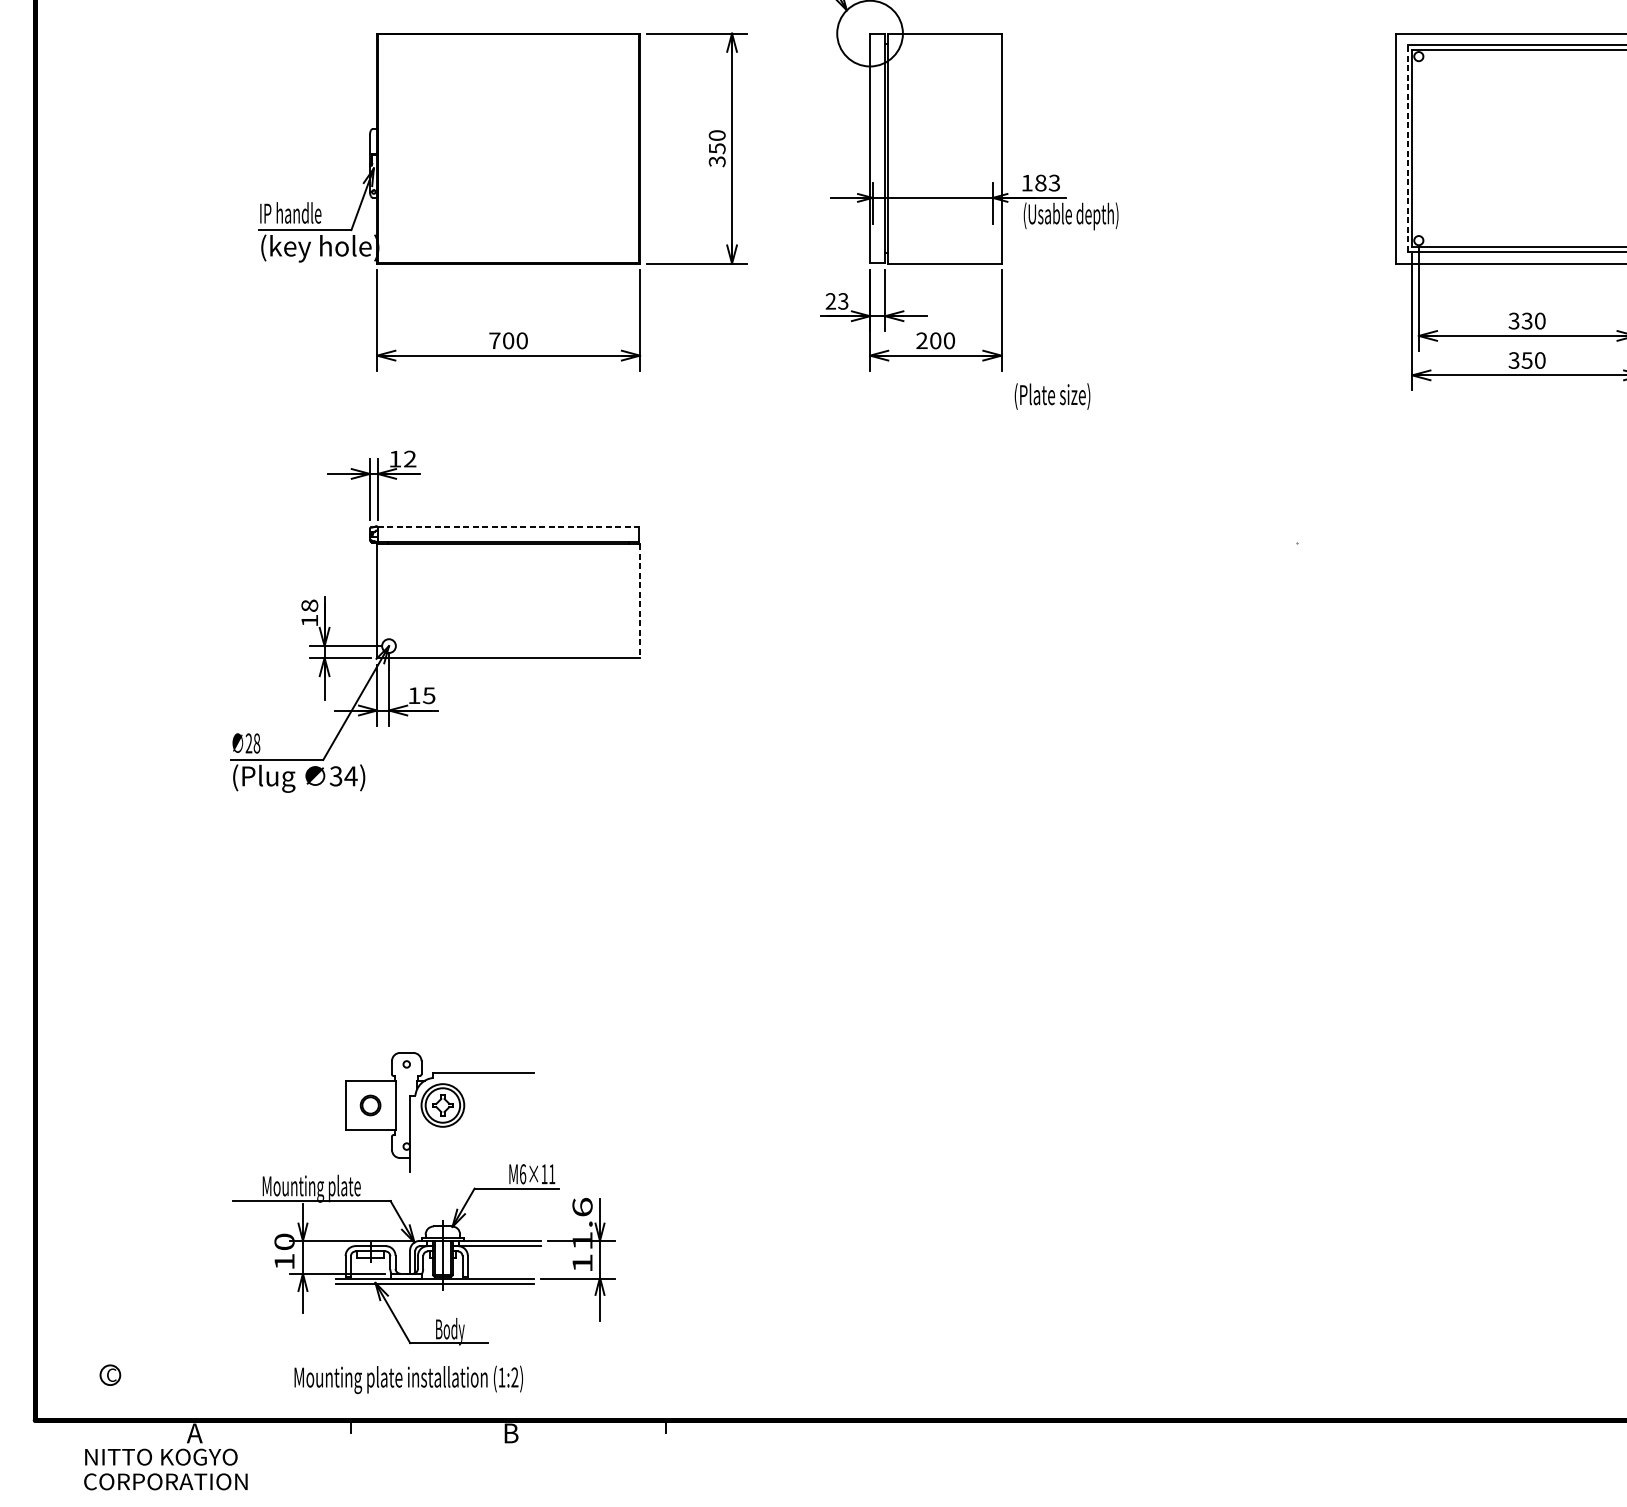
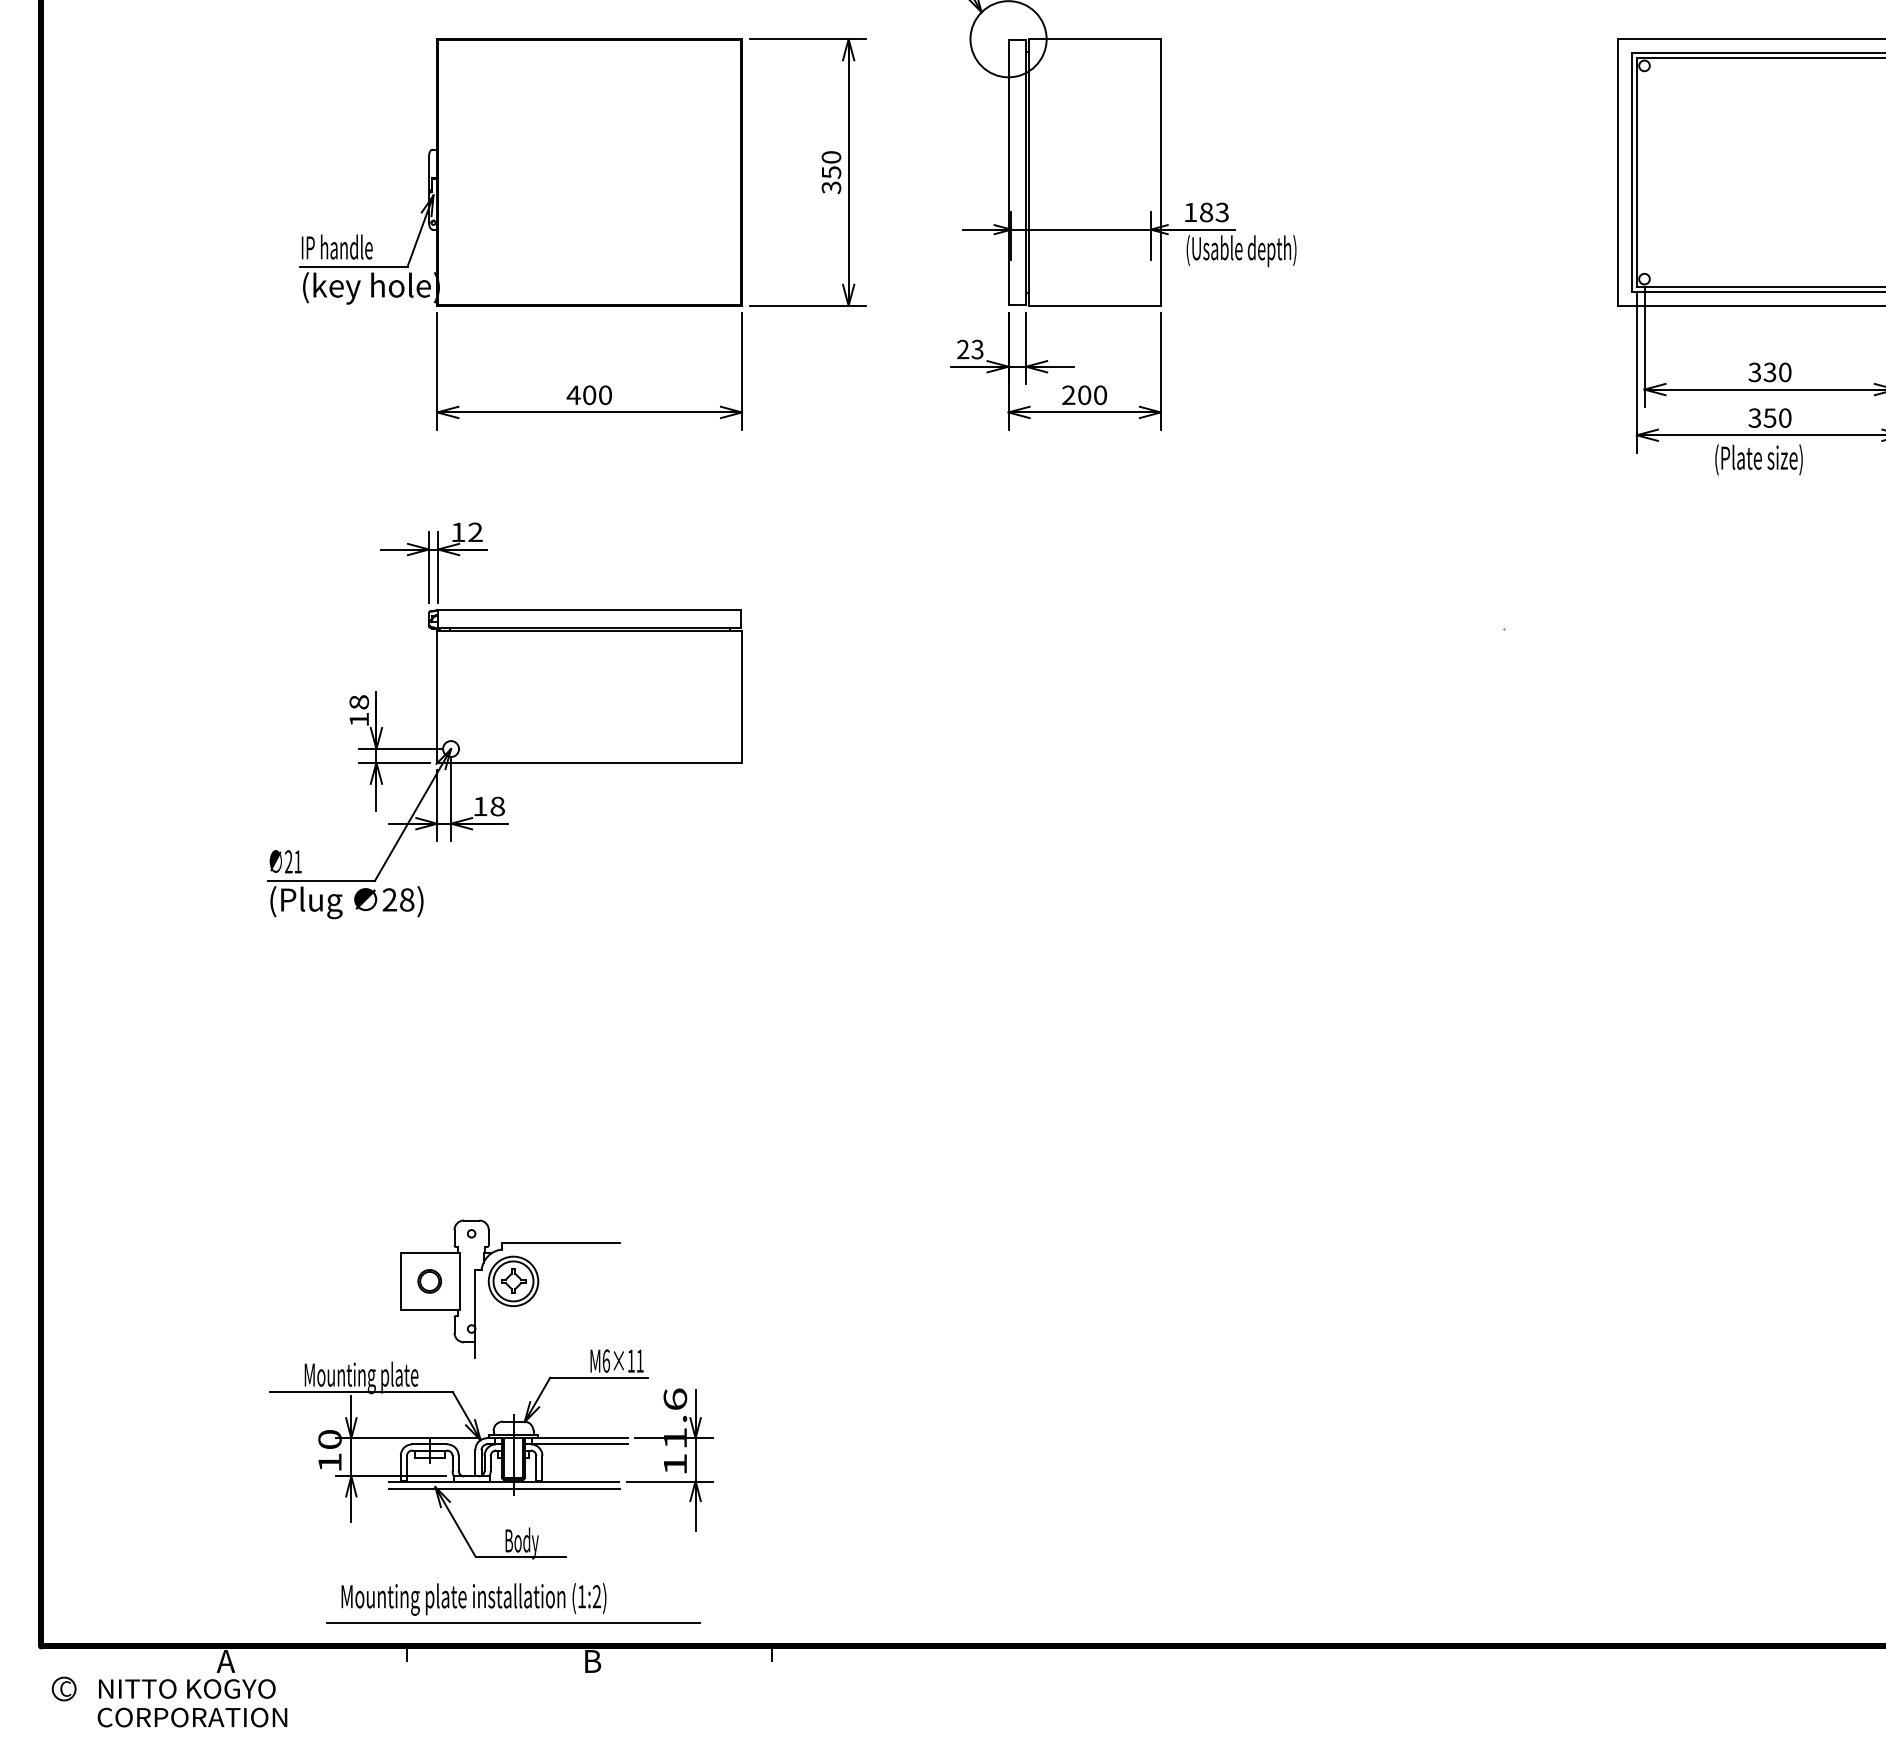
line: (1407, 148) -> (1631, 172), dashed -> solid
text: (494, 340) -> (573, 394), 700 -> 400
text: (1052, 396) -> (1758, 459), moved
line: (508, 526) -> (589, 610), dashed -> solid
line: (640, 600) -> (742, 696), dashed -> solid
text: (429, 695) -> (497, 806), 15 -> 18
text: (256, 743) -> (297, 861), 28 -> 21
text: (343, 775) -> (398, 899), 34) -> 28)
part: (109, 1374) -> (63, 1688), moved
line: (442, 1399) -> (513, 1622), added

